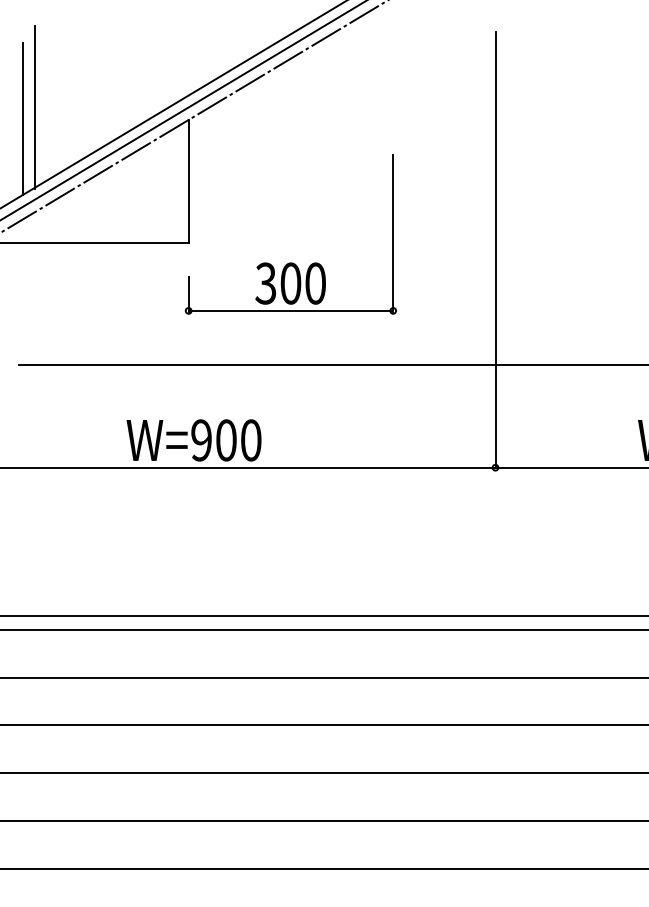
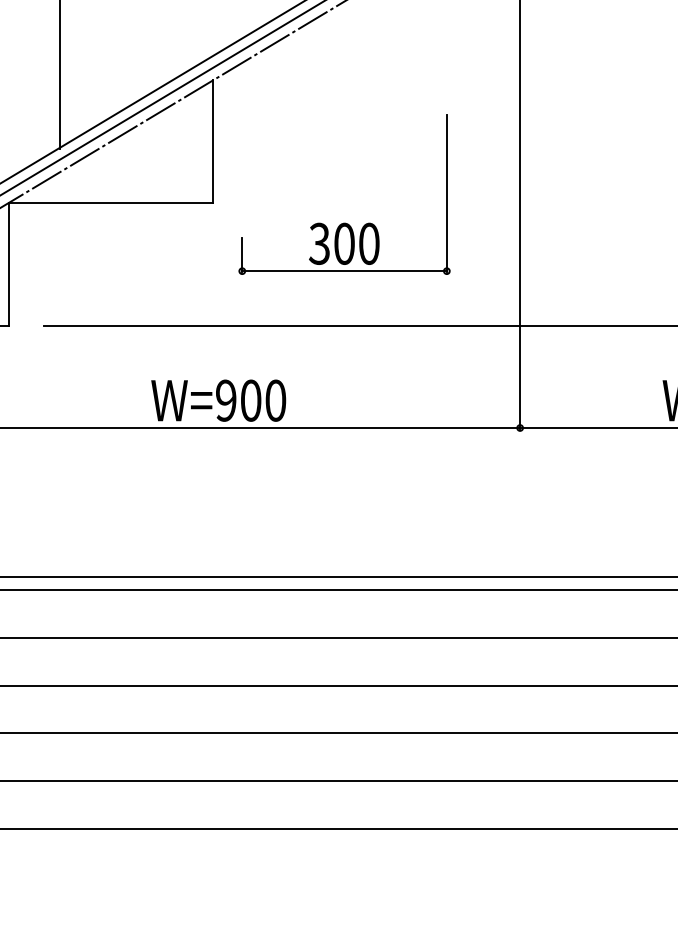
line: (22, 119) -> (47, 79), removed
part: (290, 262) -> (344, 222), moved

